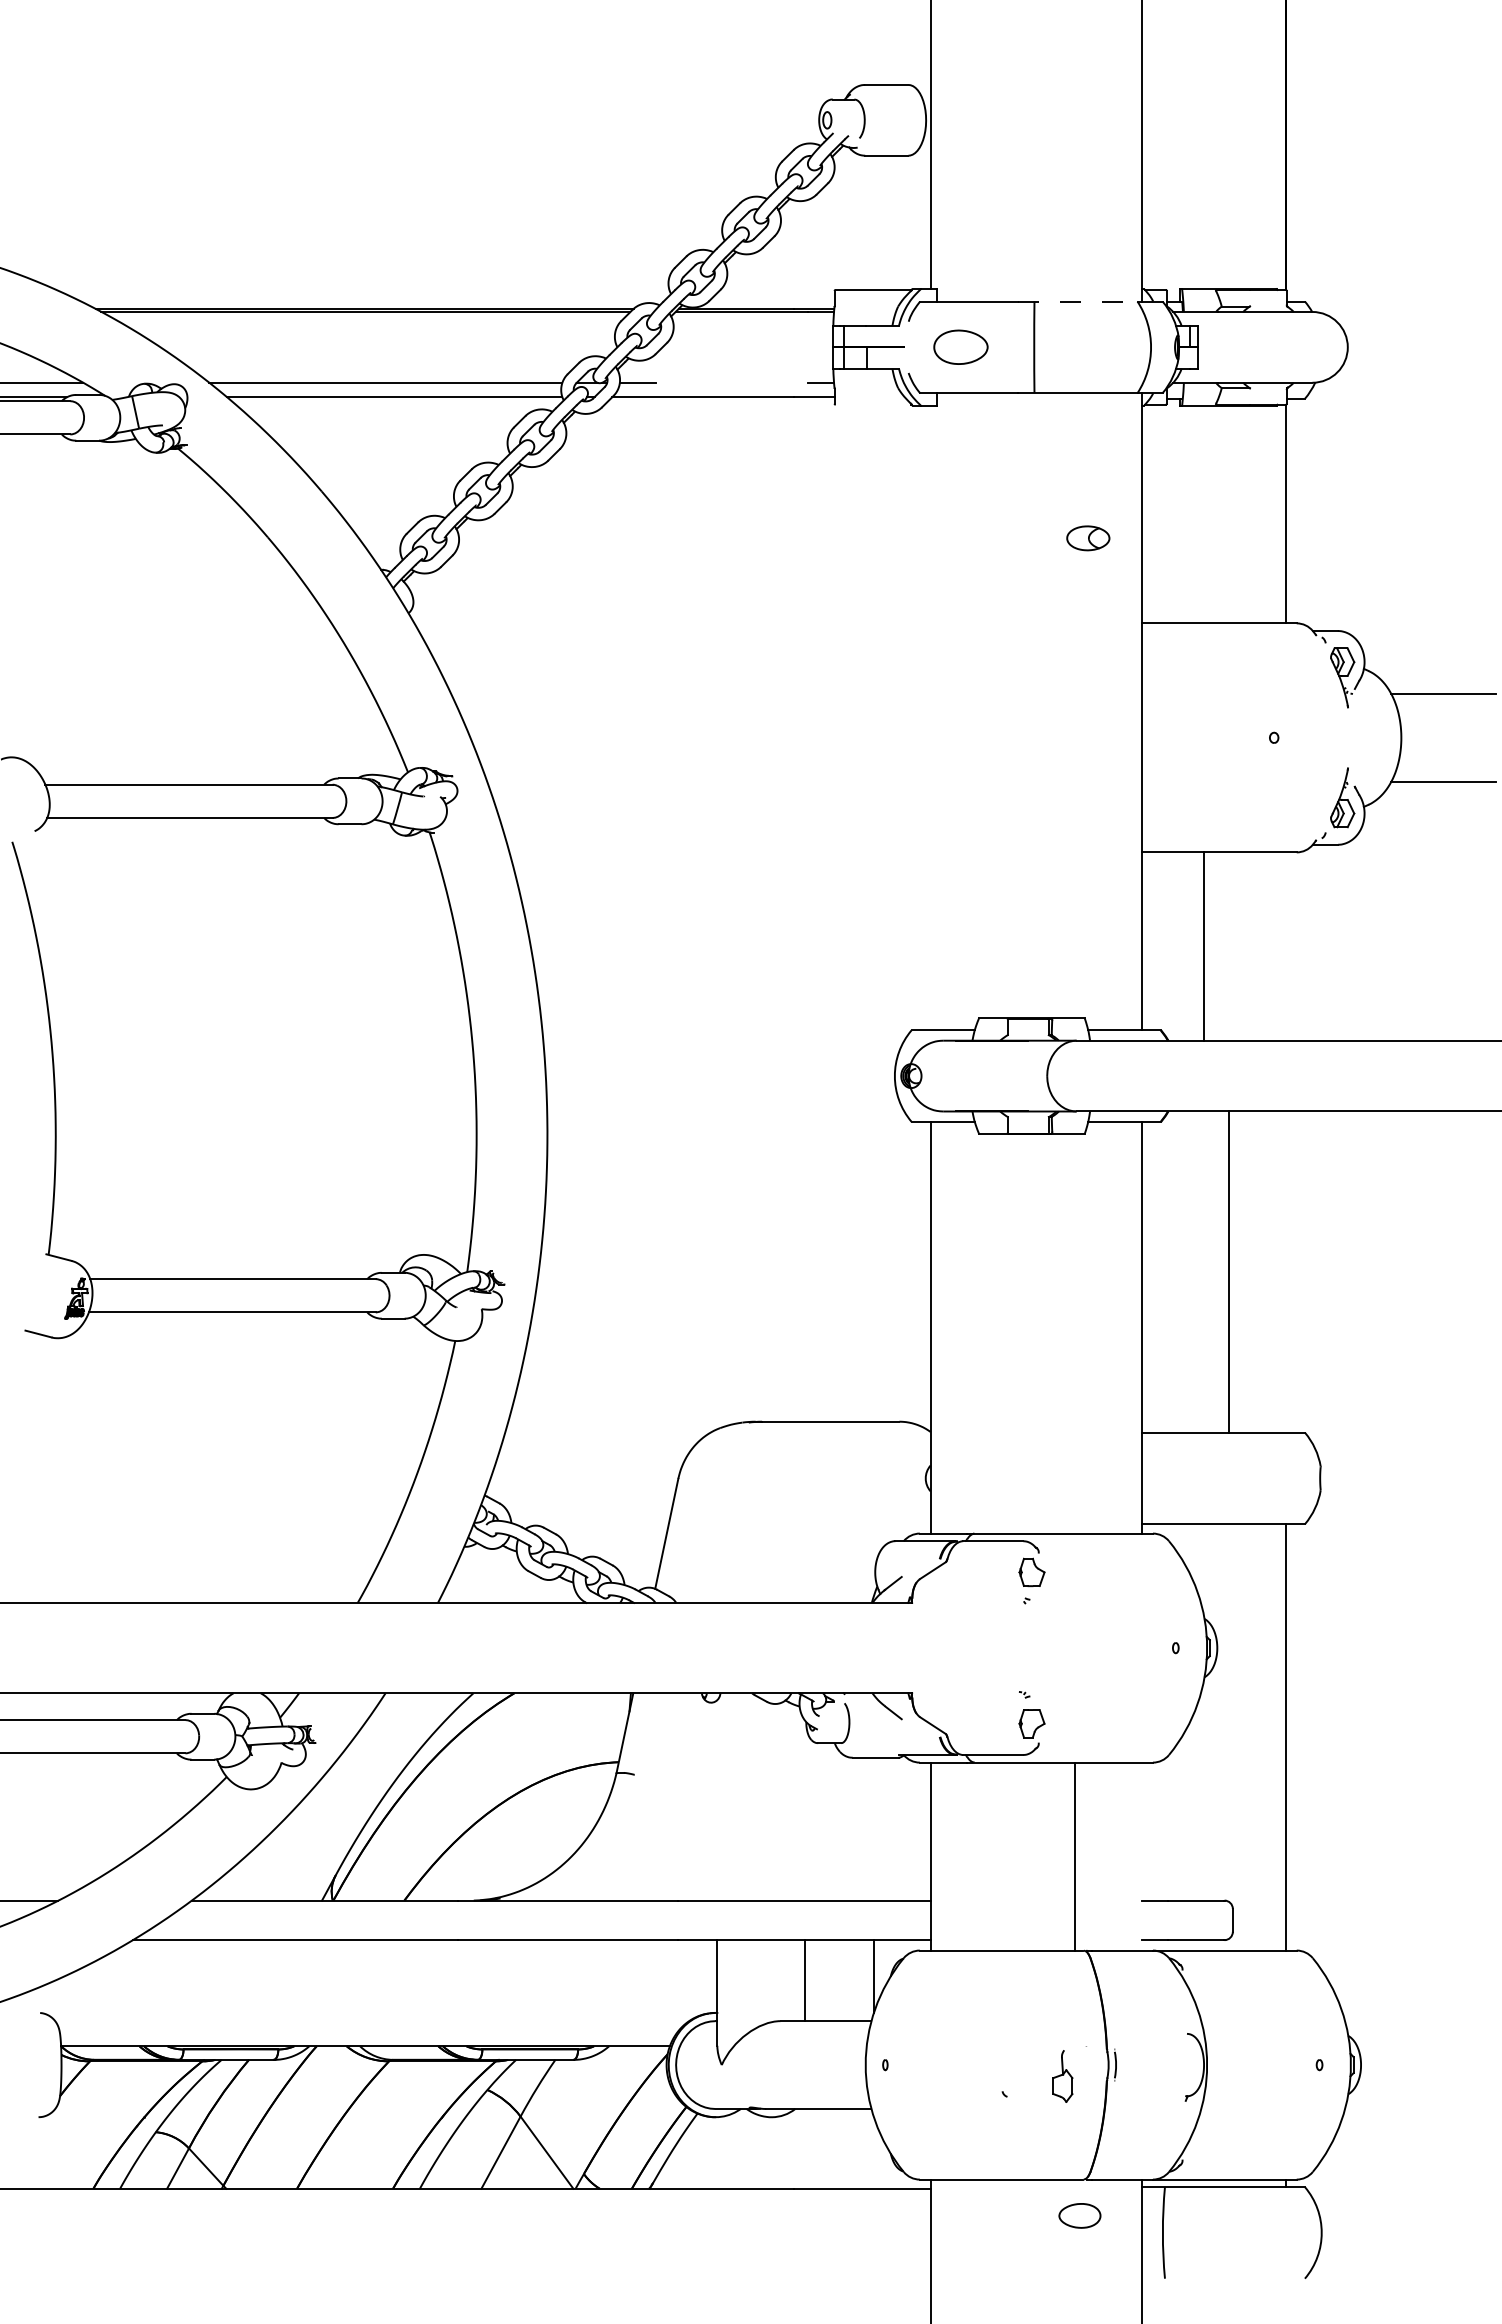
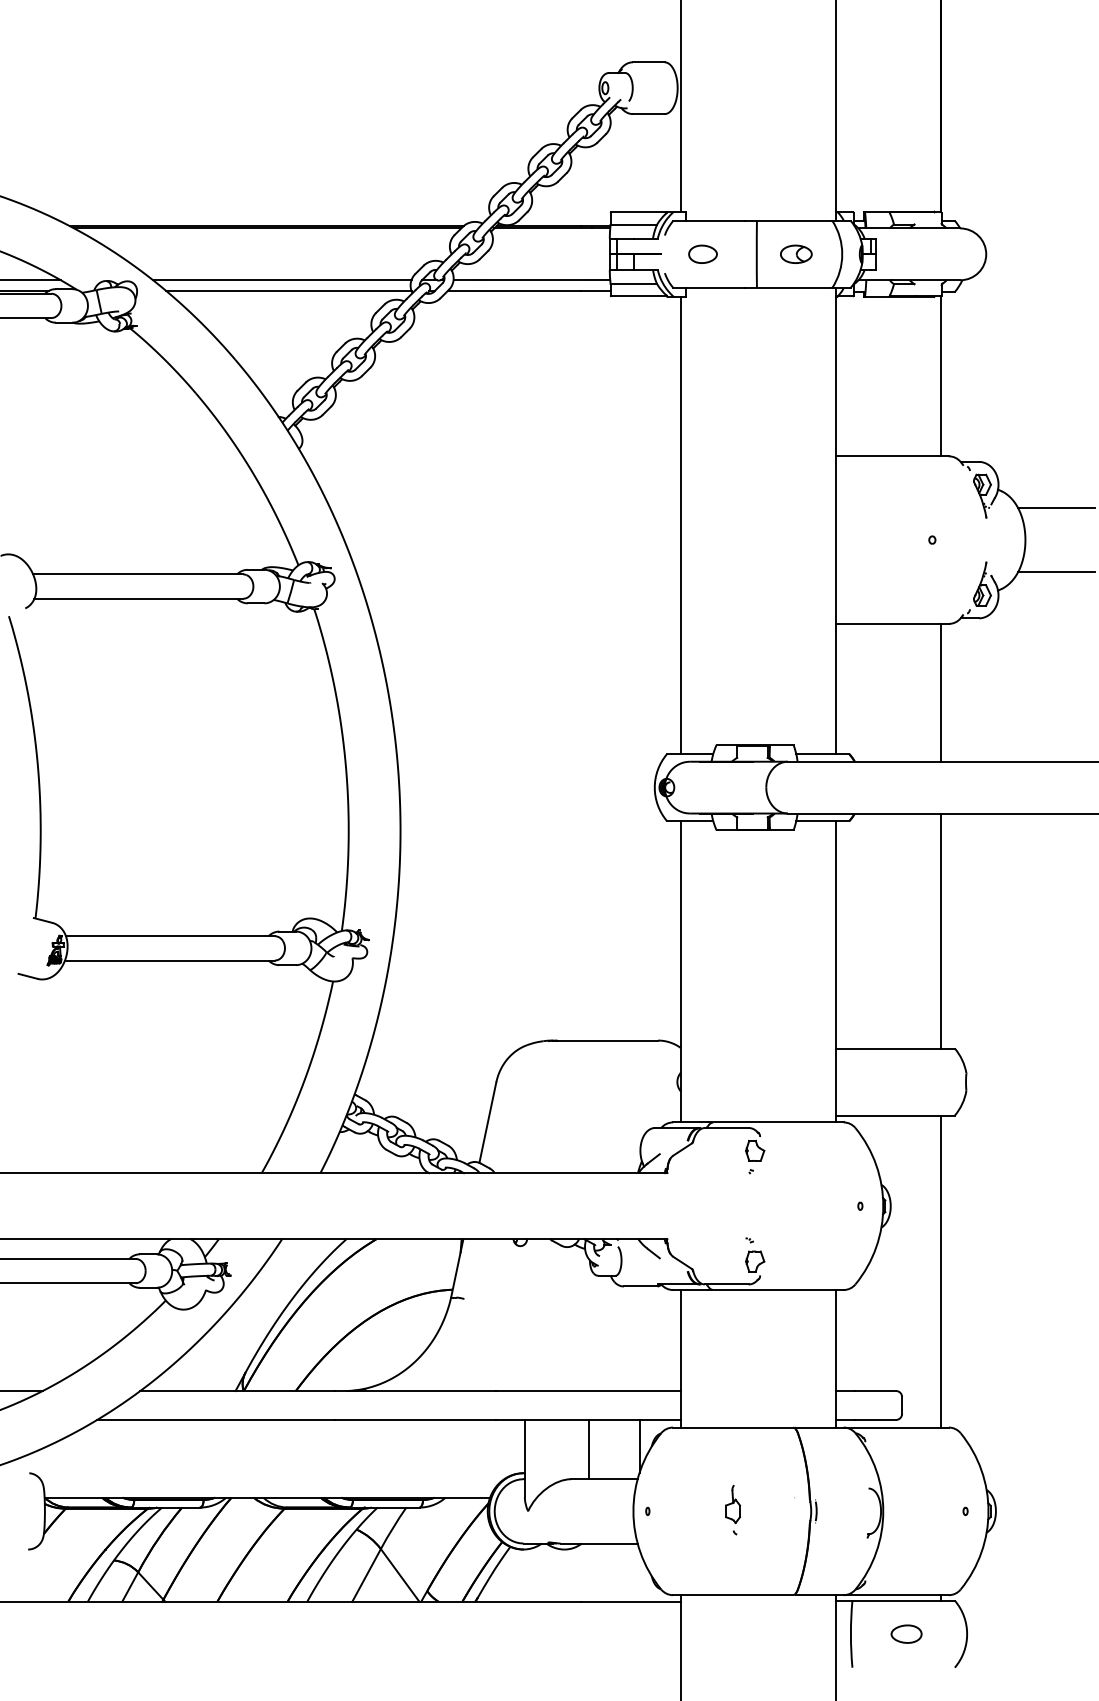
line: (1078, 301) -> (789, 220), dashed -> solid
line: (866, 306) -> (634, 224), added
part: (960, 347) -> (702, 254), size x0.71
line: (731, 382) -> (535, 280), added
line: (866, 388) -> (634, 284), added
line: (873, 404) -> (639, 296), added
part: (1088, 538) -> (796, 254), moved
line: (930, 717) -> (680, 525), added
line: (1203, 946) -> (940, 692), moved
line: (1228, 1271) -> (940, 930), moved
line: (1075, 1856) -> (835, 1358), moved
part: (1062, 2076) -> (732, 1504), moved
part: (1079, 2215) -> (906, 1633), moved

